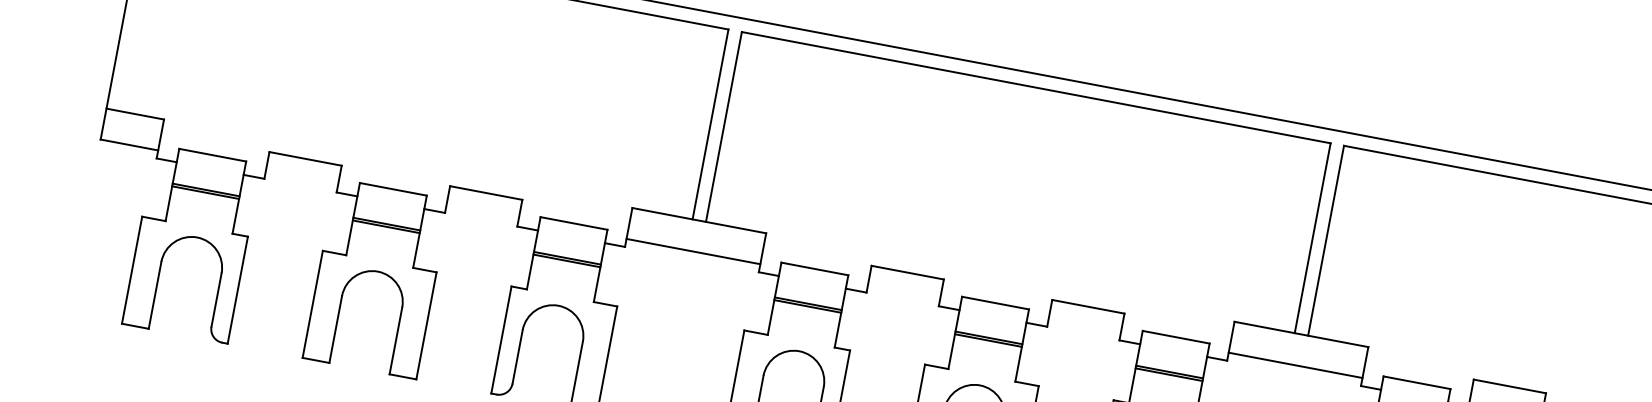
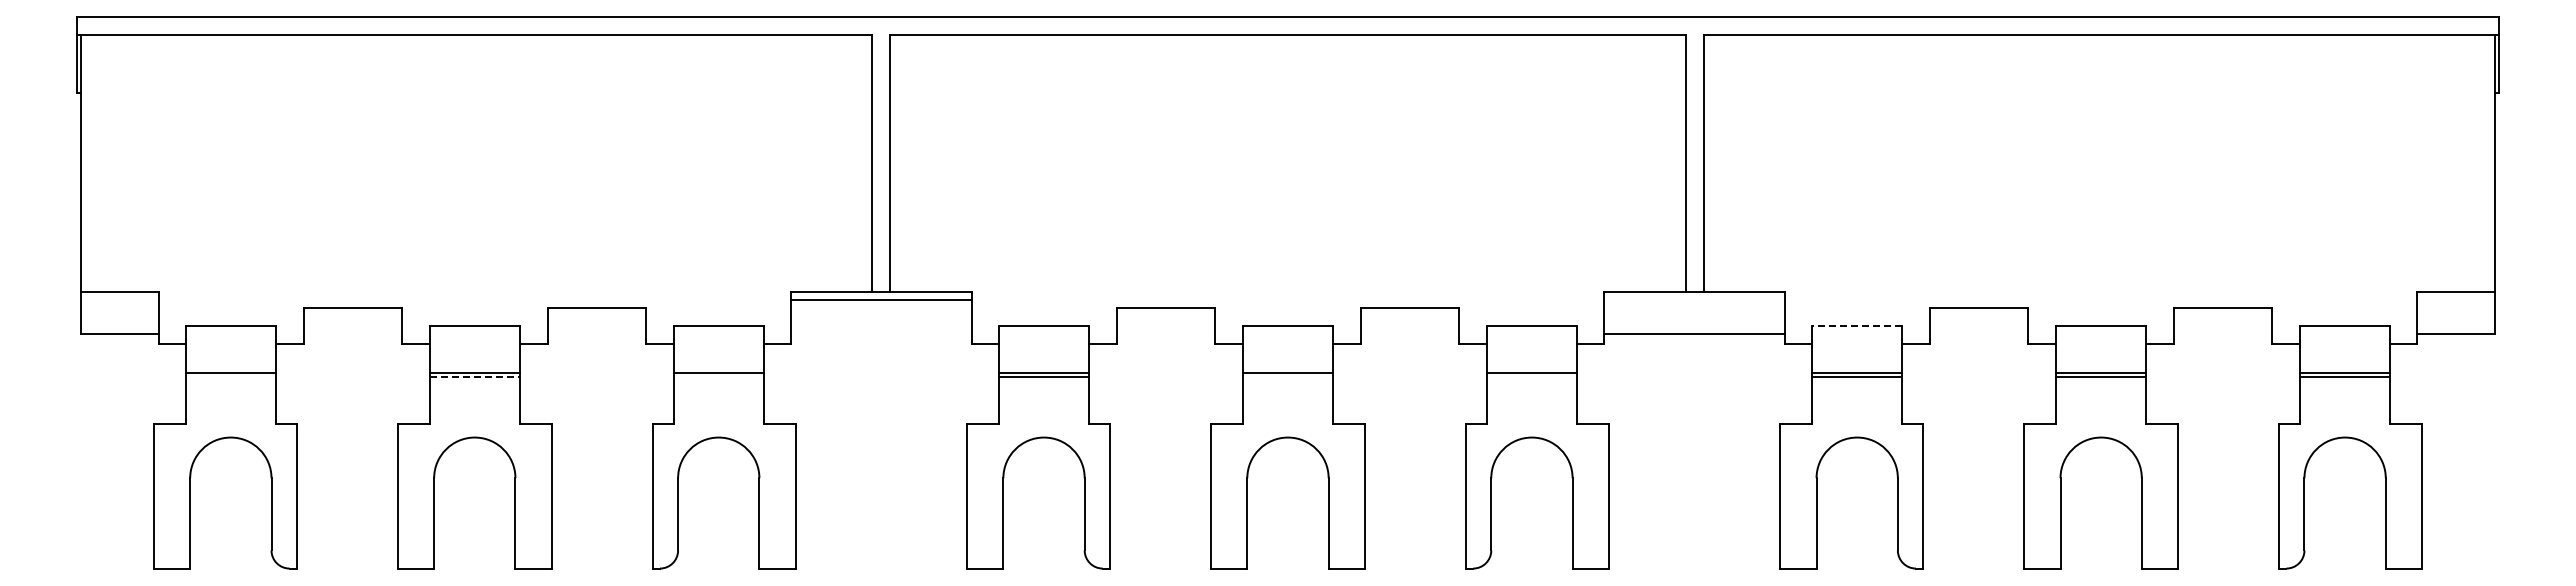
line: (205, 192) -> (230, 377), removed
line: (386, 227) -> (475, 377), solid -> dashed
line: (693, 251) -> (881, 299), moved
line: (566, 261) -> (718, 377), removed
line: (988, 340) -> (1287, 377), removed
line: (1168, 375) -> (1531, 377), removed
line: (1416, 382) -> (1856, 326), solid -> dashed

